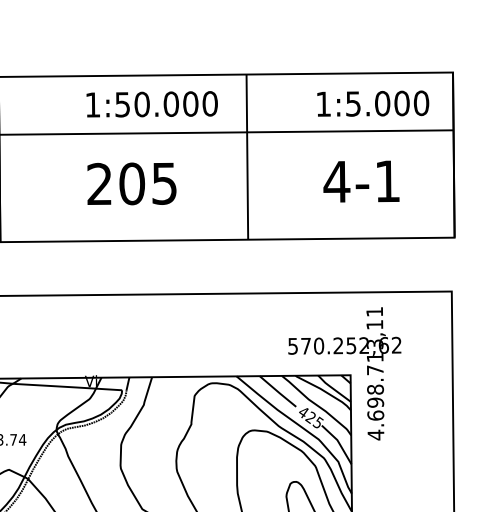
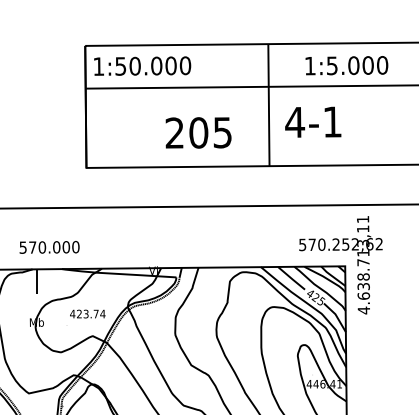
text: (152, 103) -> (142, 65), moved
text: (372, 103) -> (346, 65), moved
text: (361, 180) -> (313, 121), moved
text: (131, 183) -> (198, 132), moved
text: (375, 402) -> (363, 286), 4.698.713,11 -> 4.638.713,11

